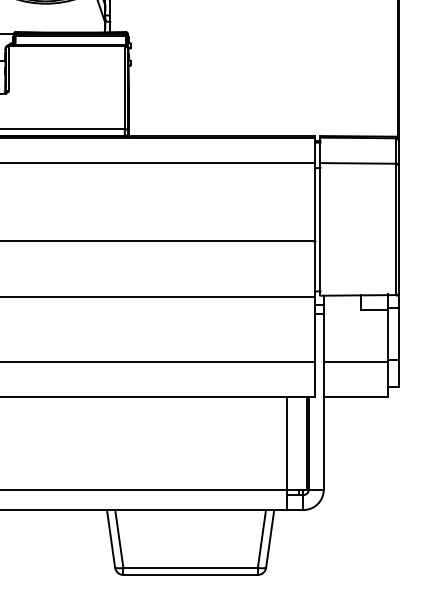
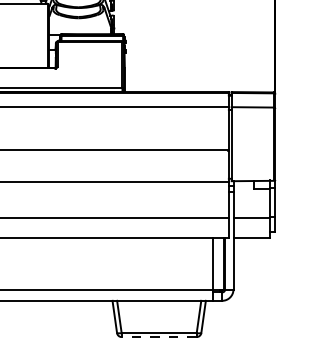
line: (191, 575) -> (159, 337), solid -> dashed

